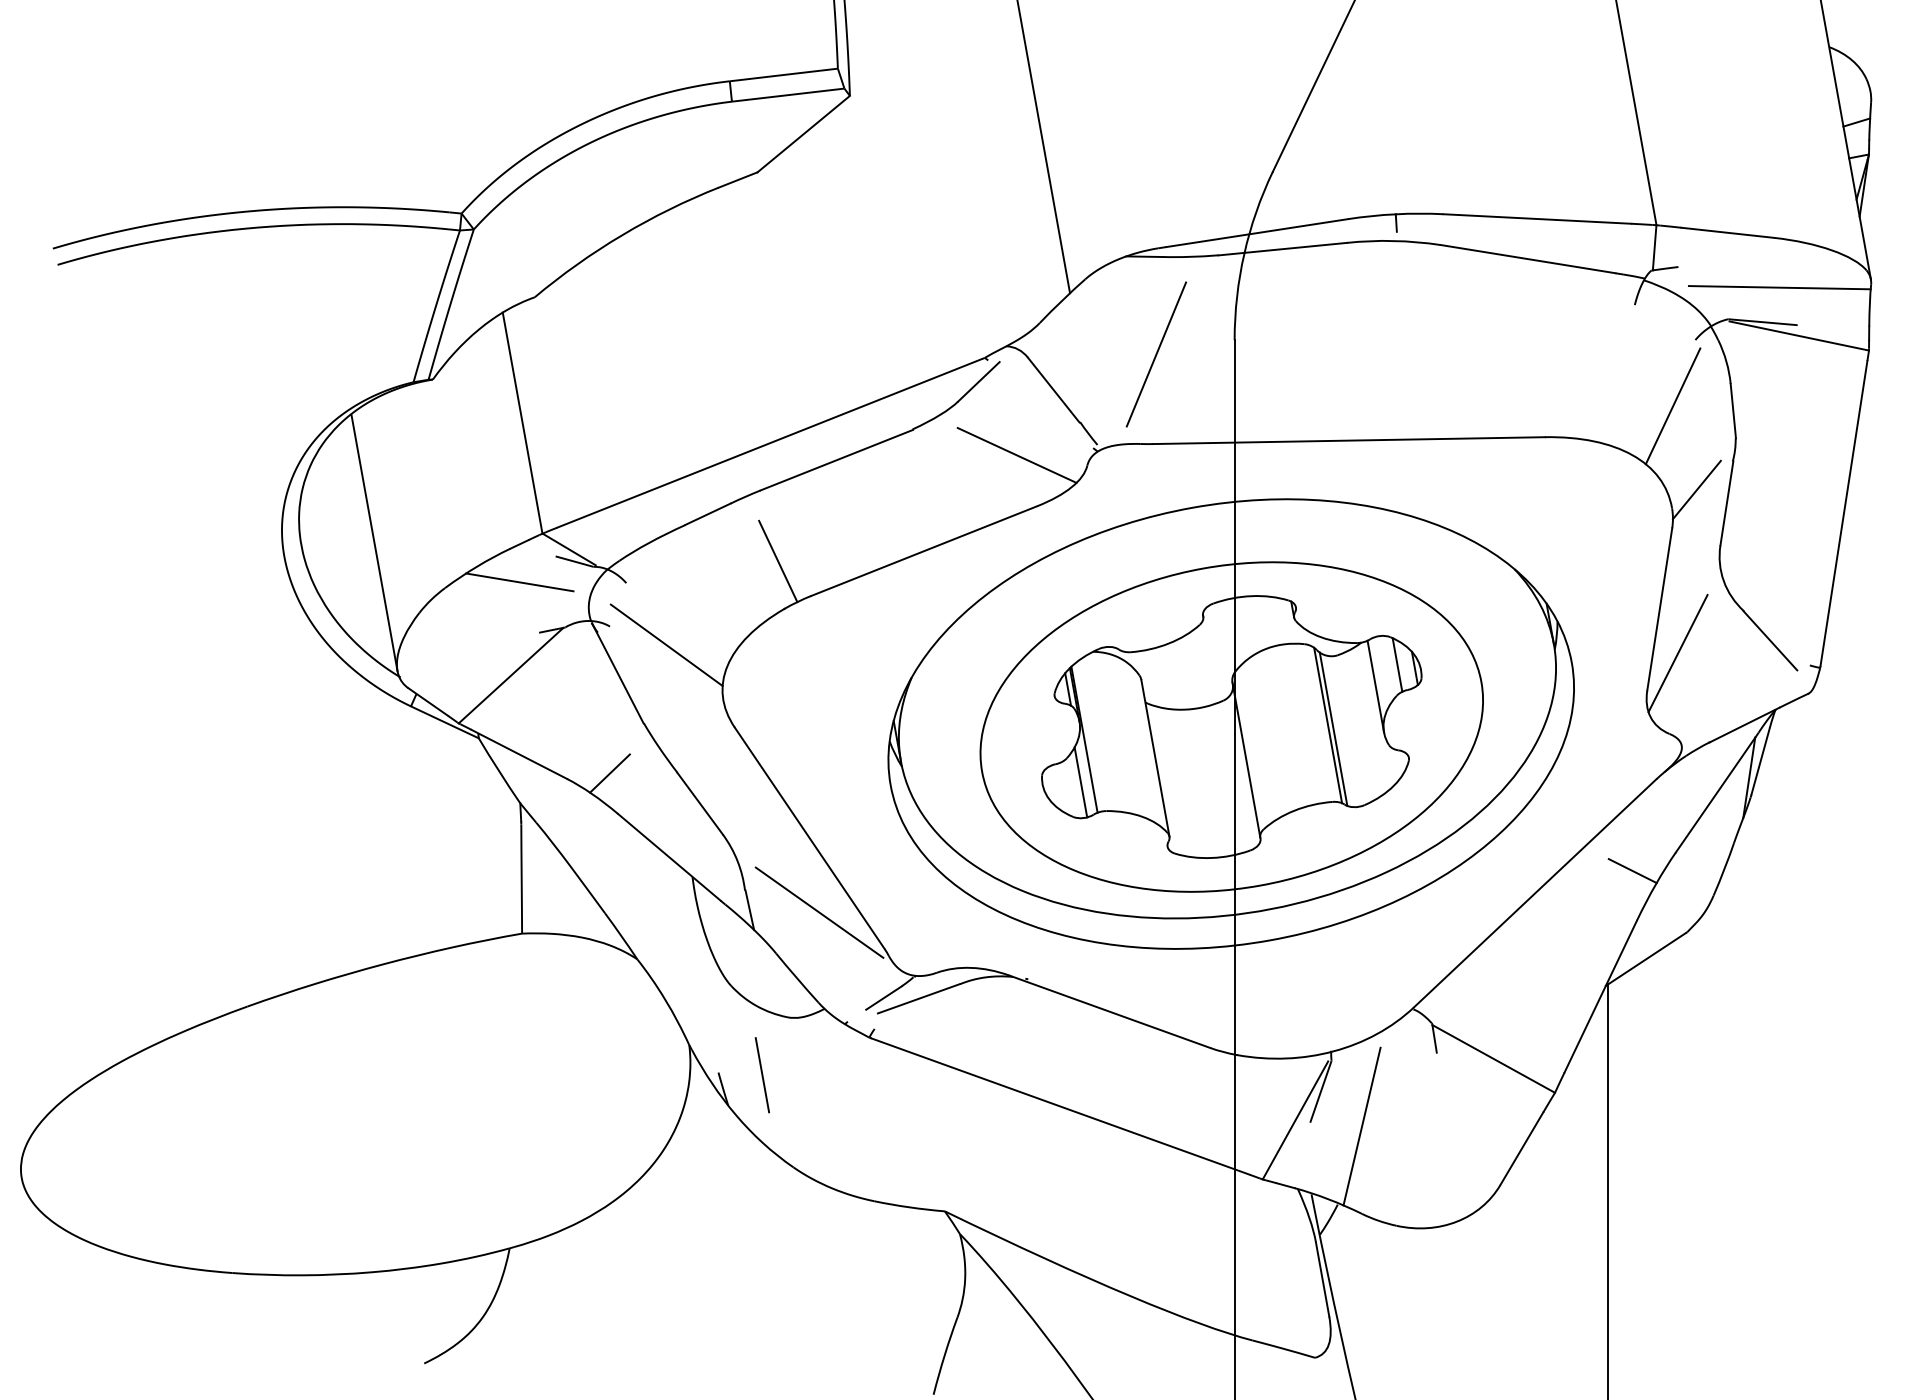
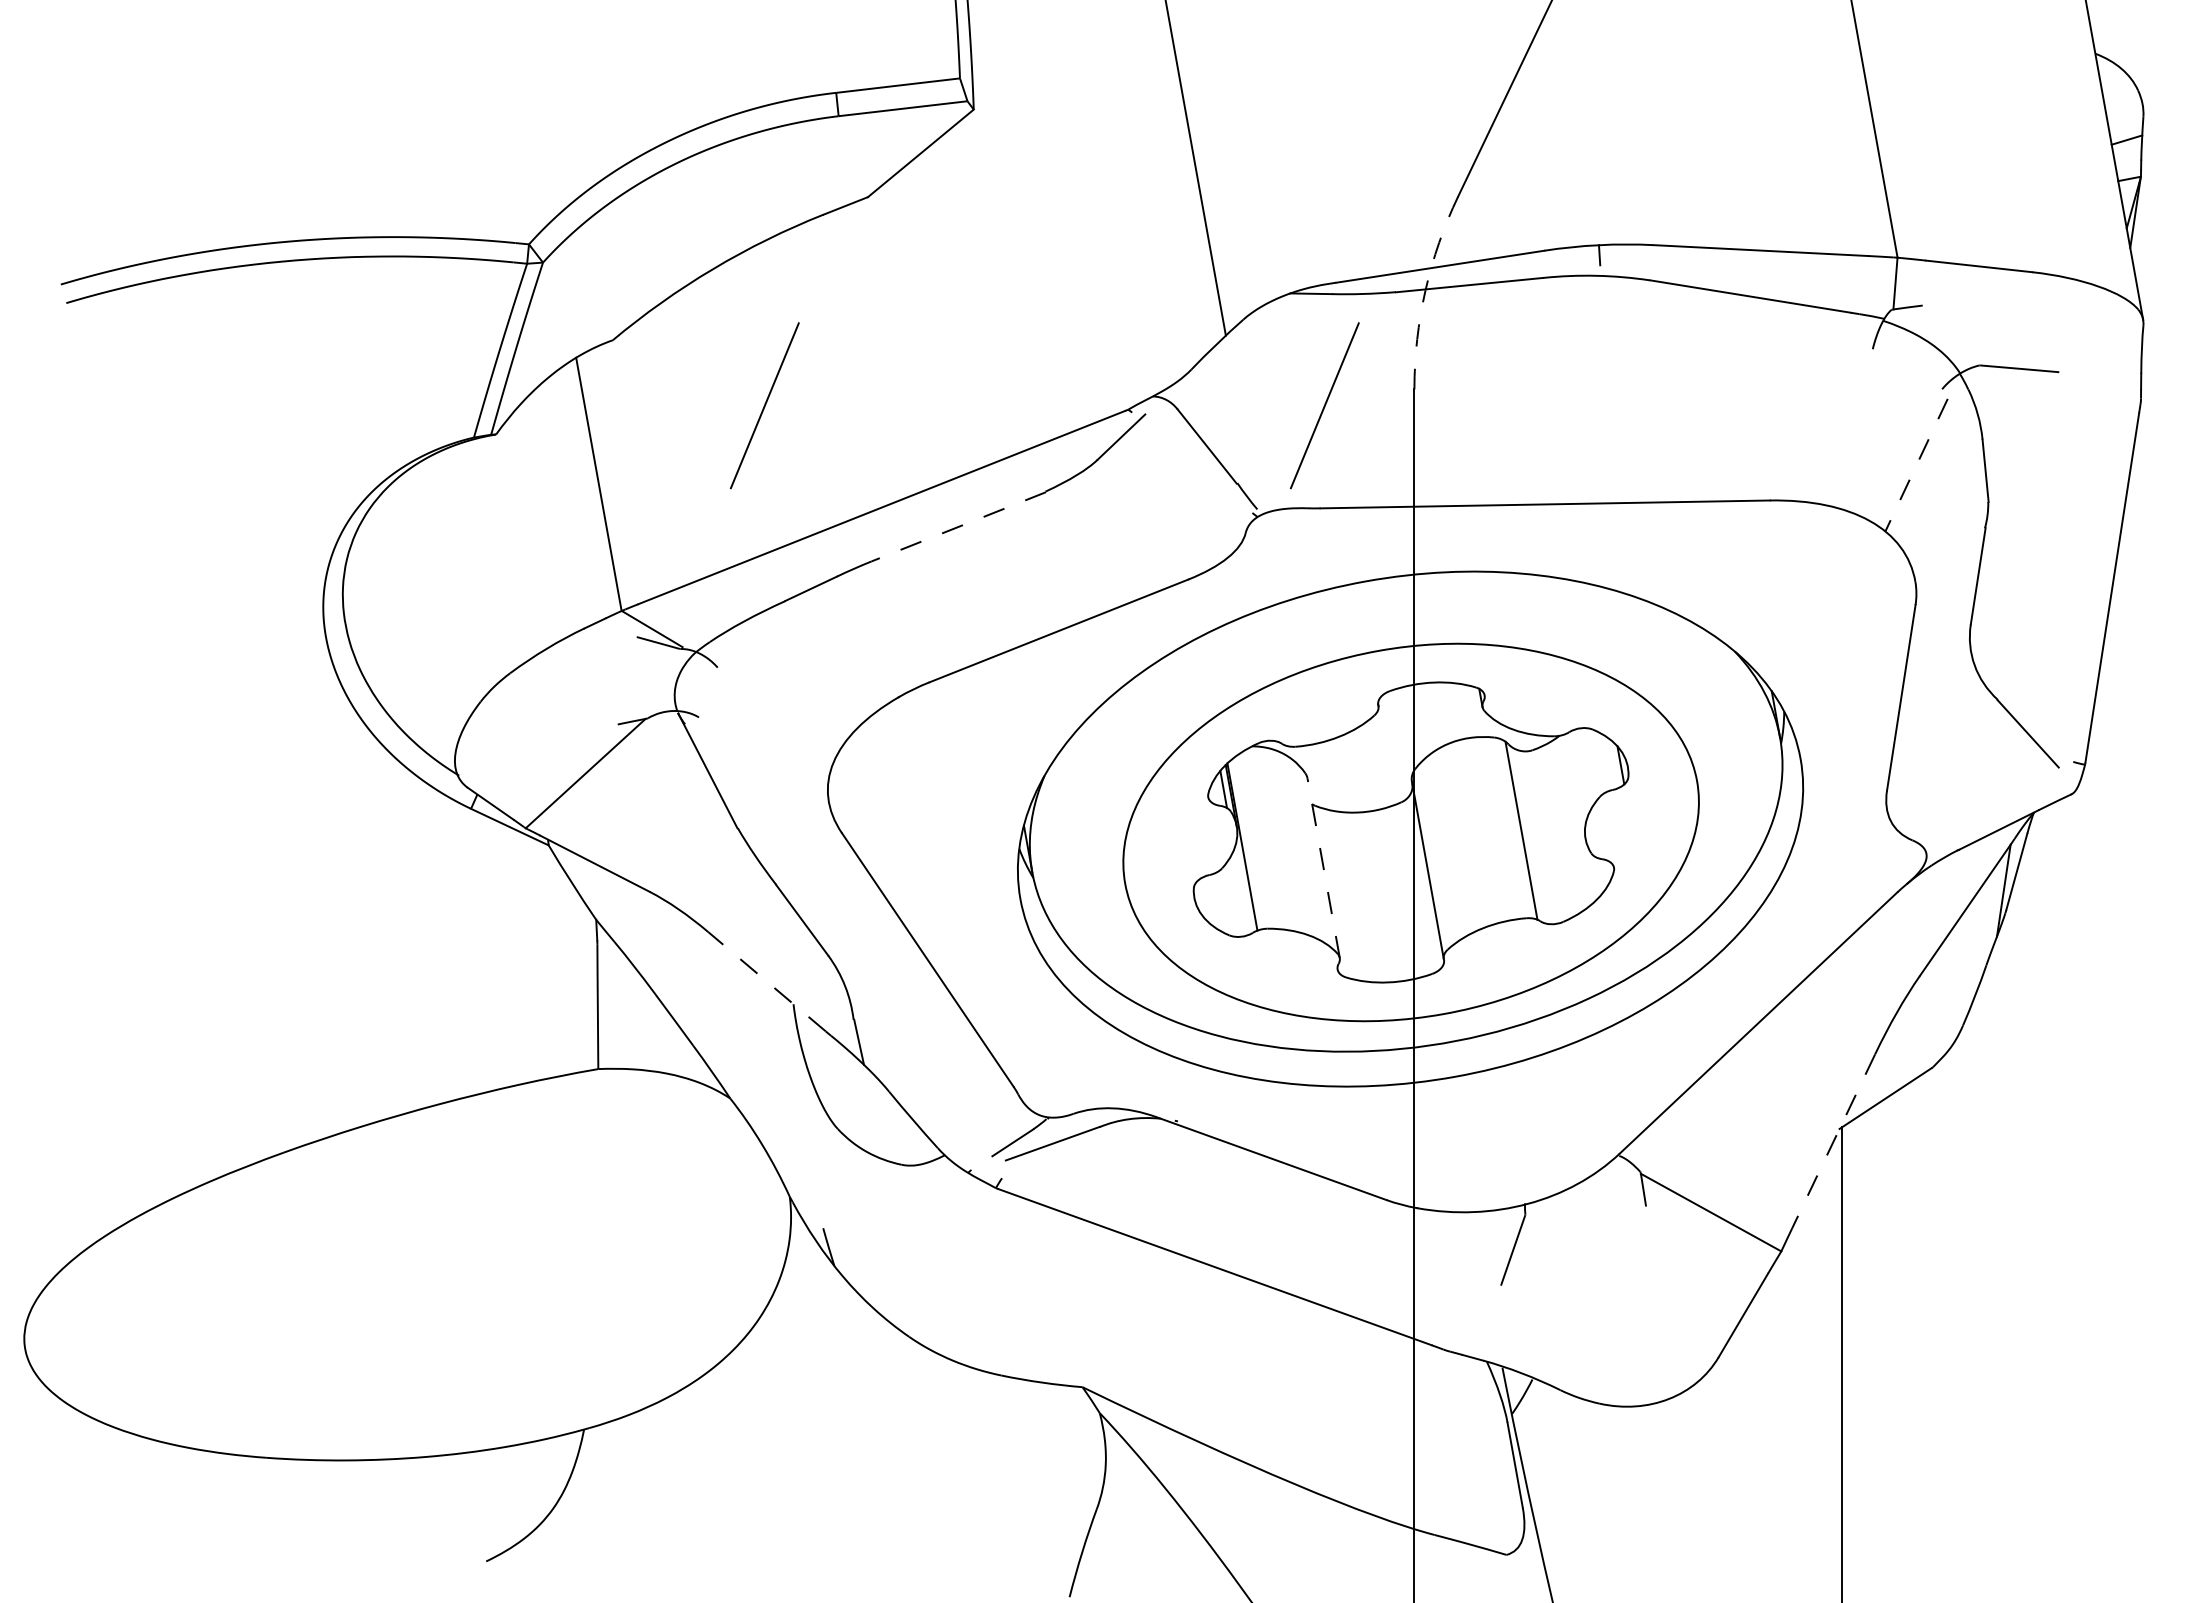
arc: (1244, 253) -> (1425, 290), solid -> dashed
line: (1779, 287) -> (2038, 329), removed
line: (1798, 335) -> (2060, 384), removed
line: (667, 354) -> (764, 405), added
line: (1673, 406) -> (1916, 465), solid -> dashed
line: (1017, 454) -> (1165, 520), removed
line: (836, 459) -> (958, 526), solid -> dashed
line: (1696, 489) -> (1943, 560), removed
line: (373, 542) -> (428, 621), removed
line: (778, 561) -> (891, 642), removed
line: (519, 582) -> (595, 666), removed
line: (667, 644) -> (764, 738), removed
line: (1678, 653) -> (1922, 748), removed
line: (1397, 665) -> (1600, 761), removed
line: (1375, 686) -> (1575, 785), removed
line: (1333, 728) -> (1527, 834), removed
line: (1155, 757) -> (1323, 867), solid -> dashed
line: (609, 773) -> (698, 885), removed
line: (1081, 782) -> (1238, 895), removed
line: (669, 857) -> (767, 981), solid -> dashed
line: (1631, 871) -> (1869, 997), removed
line: (820, 912) -> (939, 1044), removed
line: (1600, 996) -> (1833, 1141), solid -> dashed
line: (762, 1074) -> (873, 1230), removed
line: (1294, 1119) -> (1483, 1282), removed
line: (1362, 1126) -> (1560, 1289), removed

